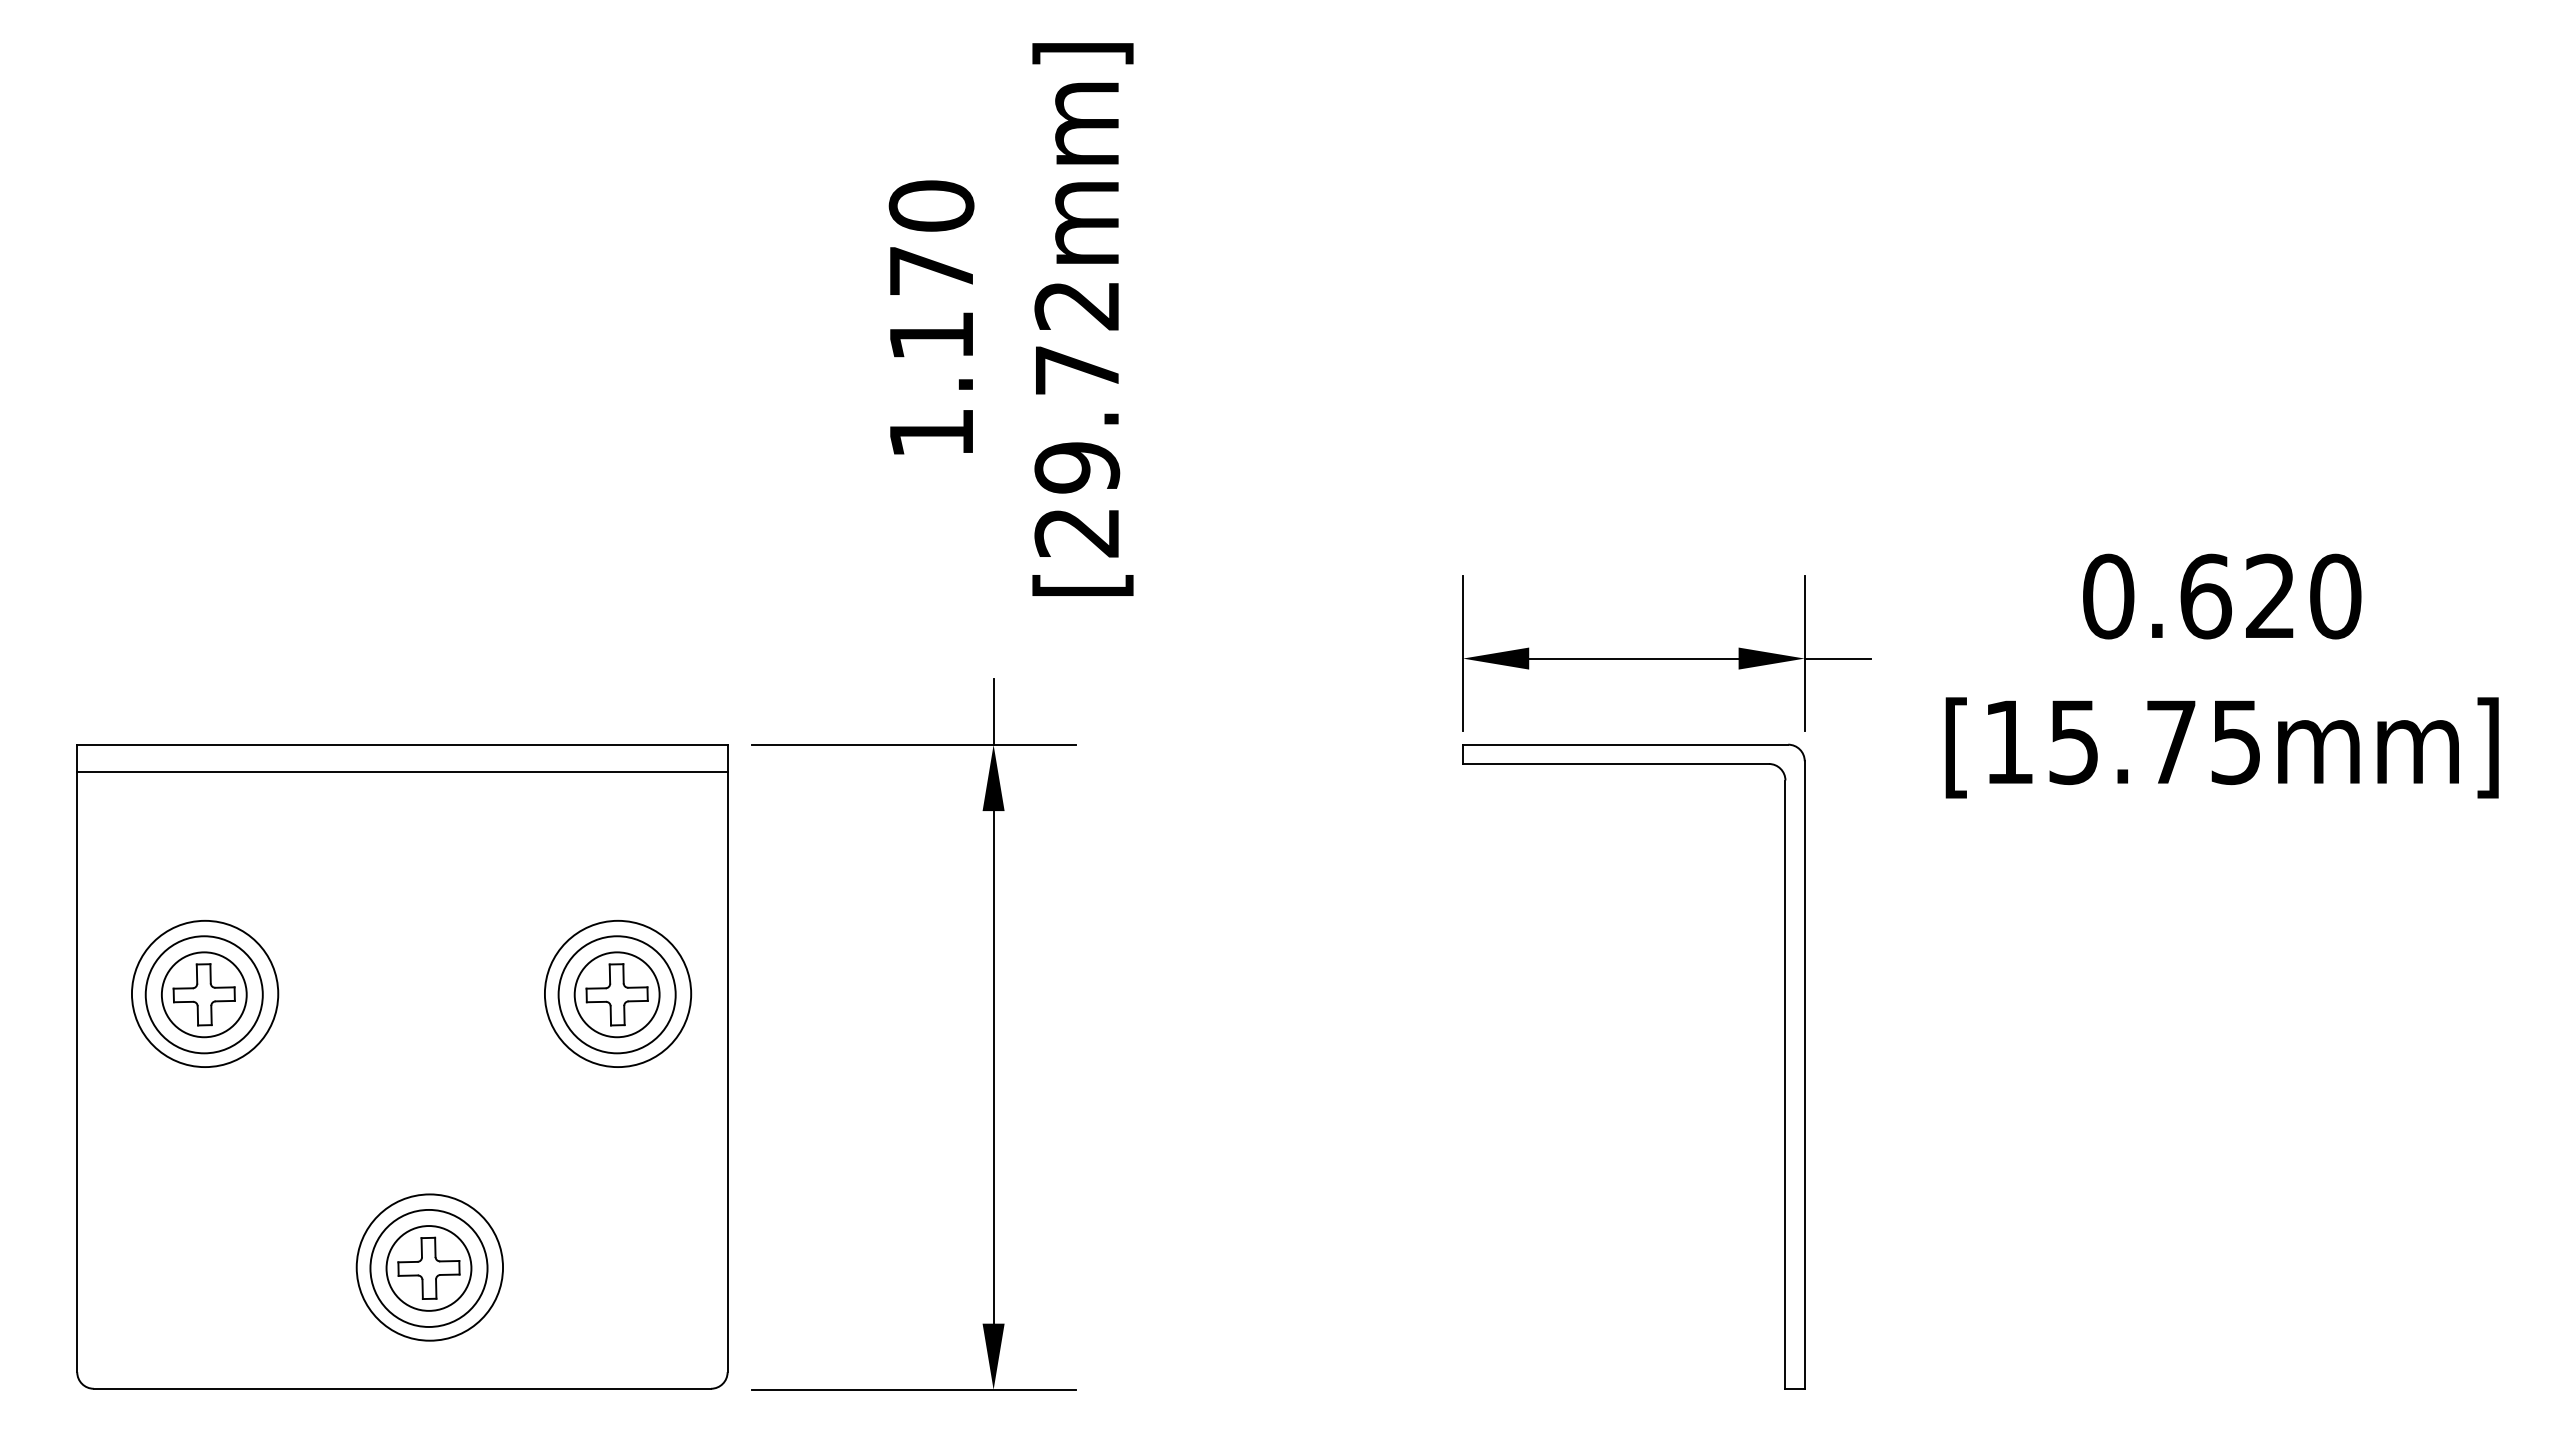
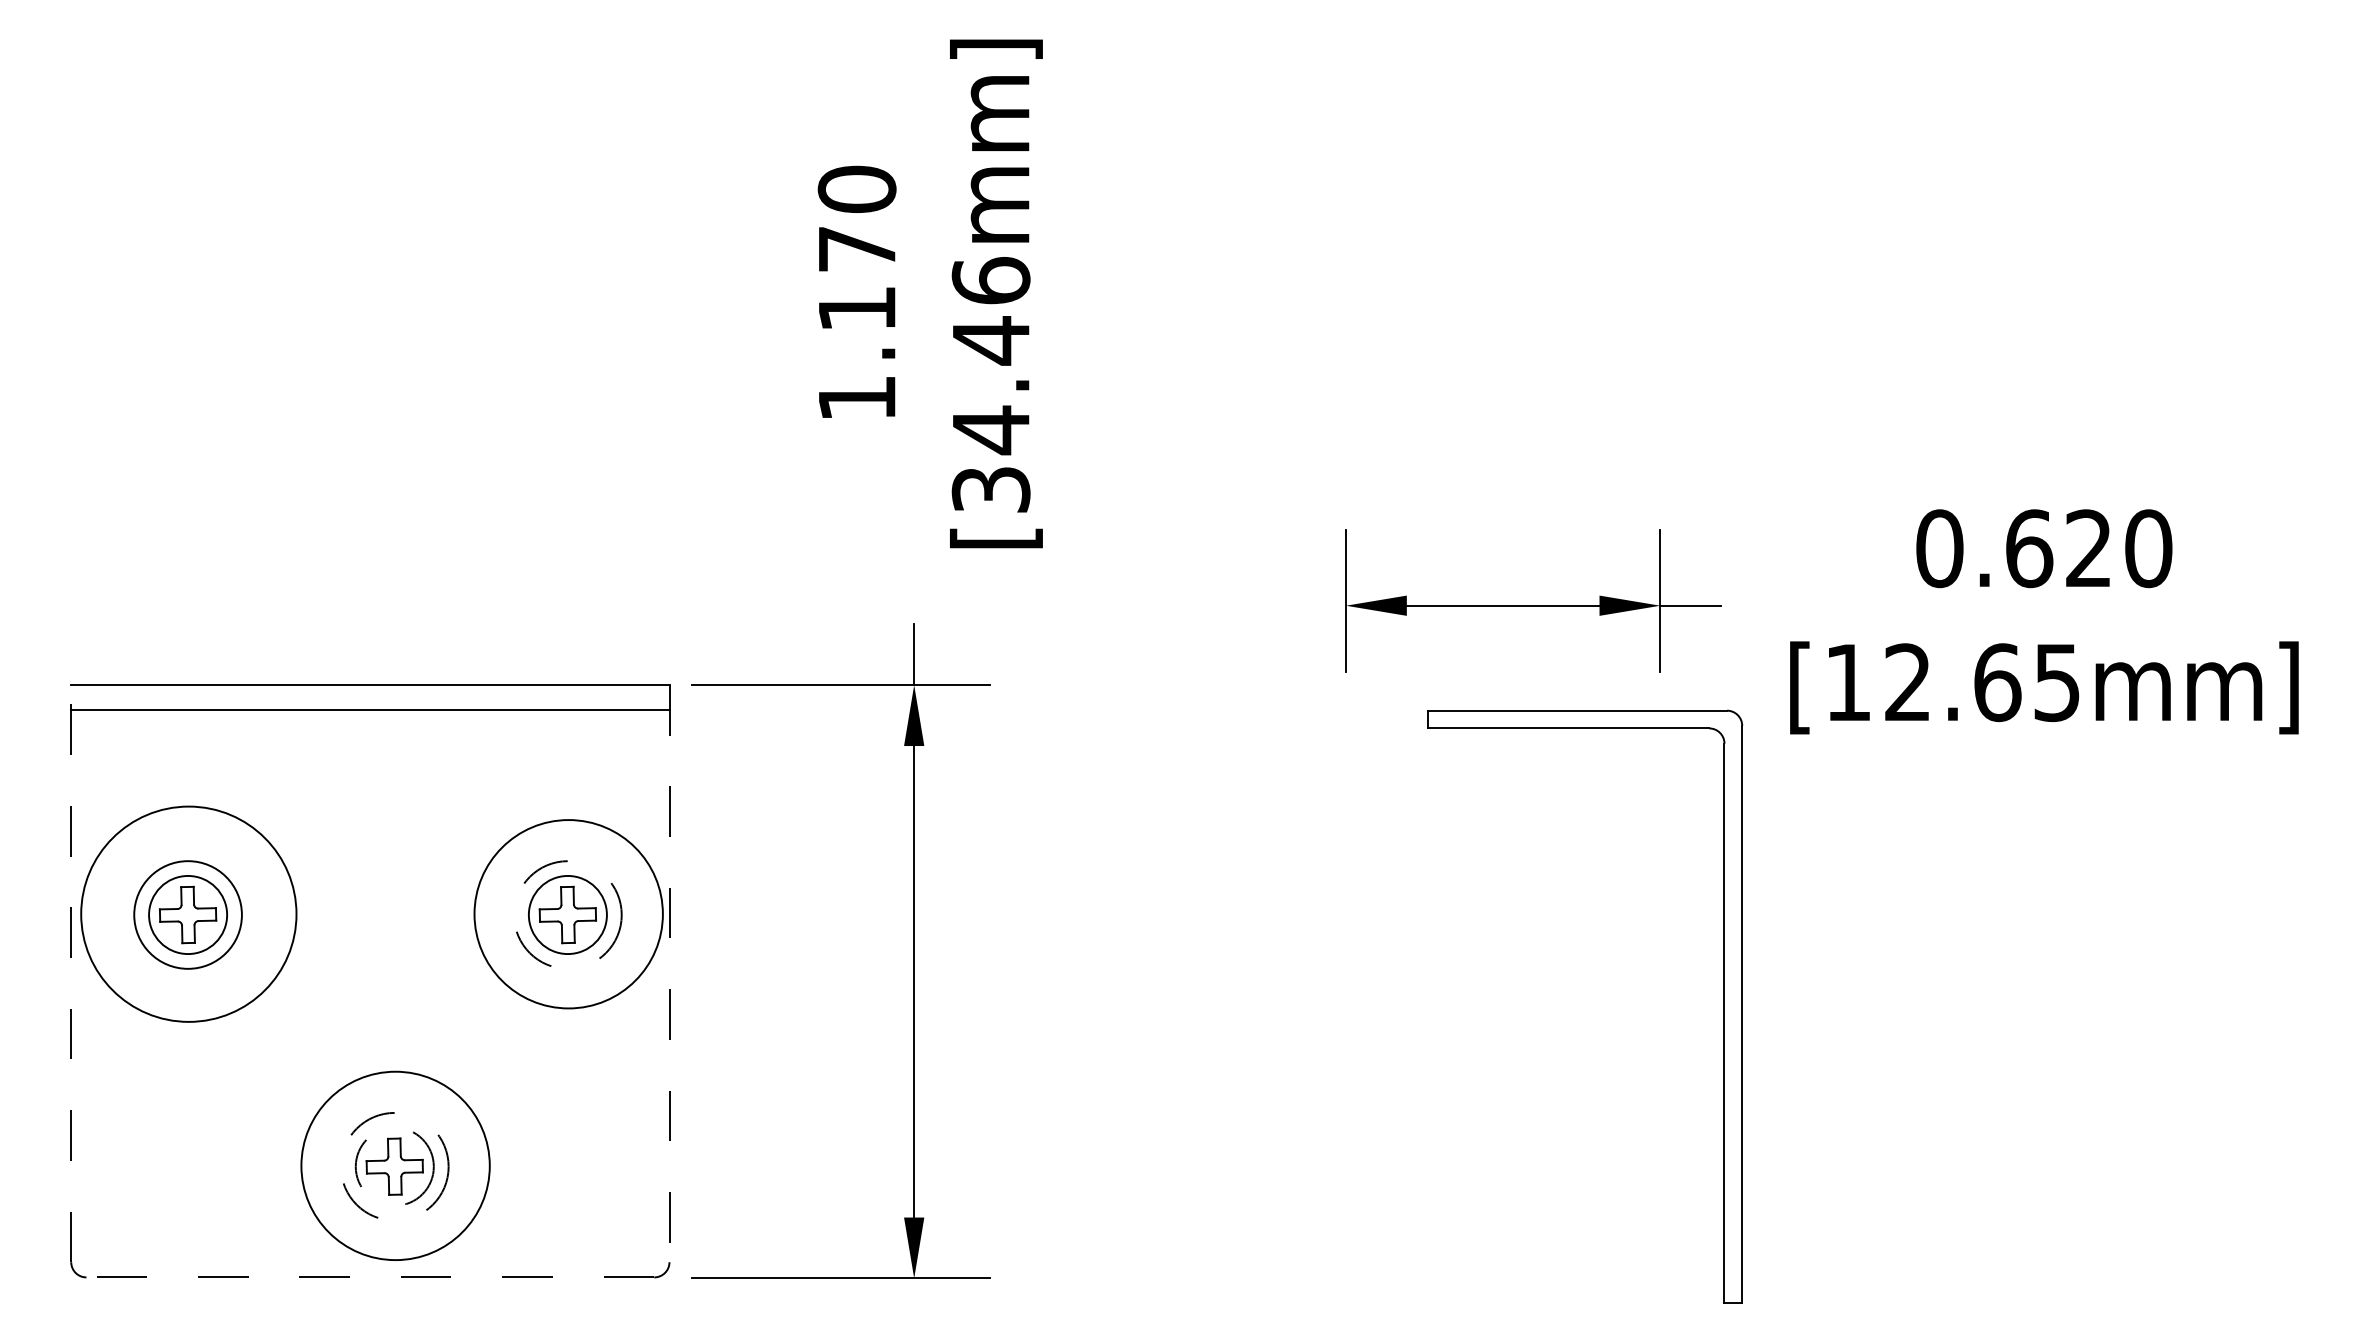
text: (1077, 418) -> (991, 384), [29.72mm] -> [34.46mm]
text: (2123, 742) -> (1953, 682), [15.75mm] -> [12.65mm]
circle: (204, 993) -> (188, 913), size x1.6
circle: (617, 993) -> (568, 913), size x1.4
circle: (616, 994) -> (567, 914), solid -> dashed
line: (77, 1058) -> (71, 973), solid -> dashed
line: (727, 1058) -> (669, 973), solid -> dashed
part: (1784, 1066) -> (1723, 1006), moved
circle: (428, 1267) -> (394, 1165), solid -> dashed
circle: (429, 1267) -> (395, 1165), size x1.4
circle: (428, 1268) -> (394, 1166), solid -> dashed
line: (402, 1388) -> (370, 1277), solid -> dashed

